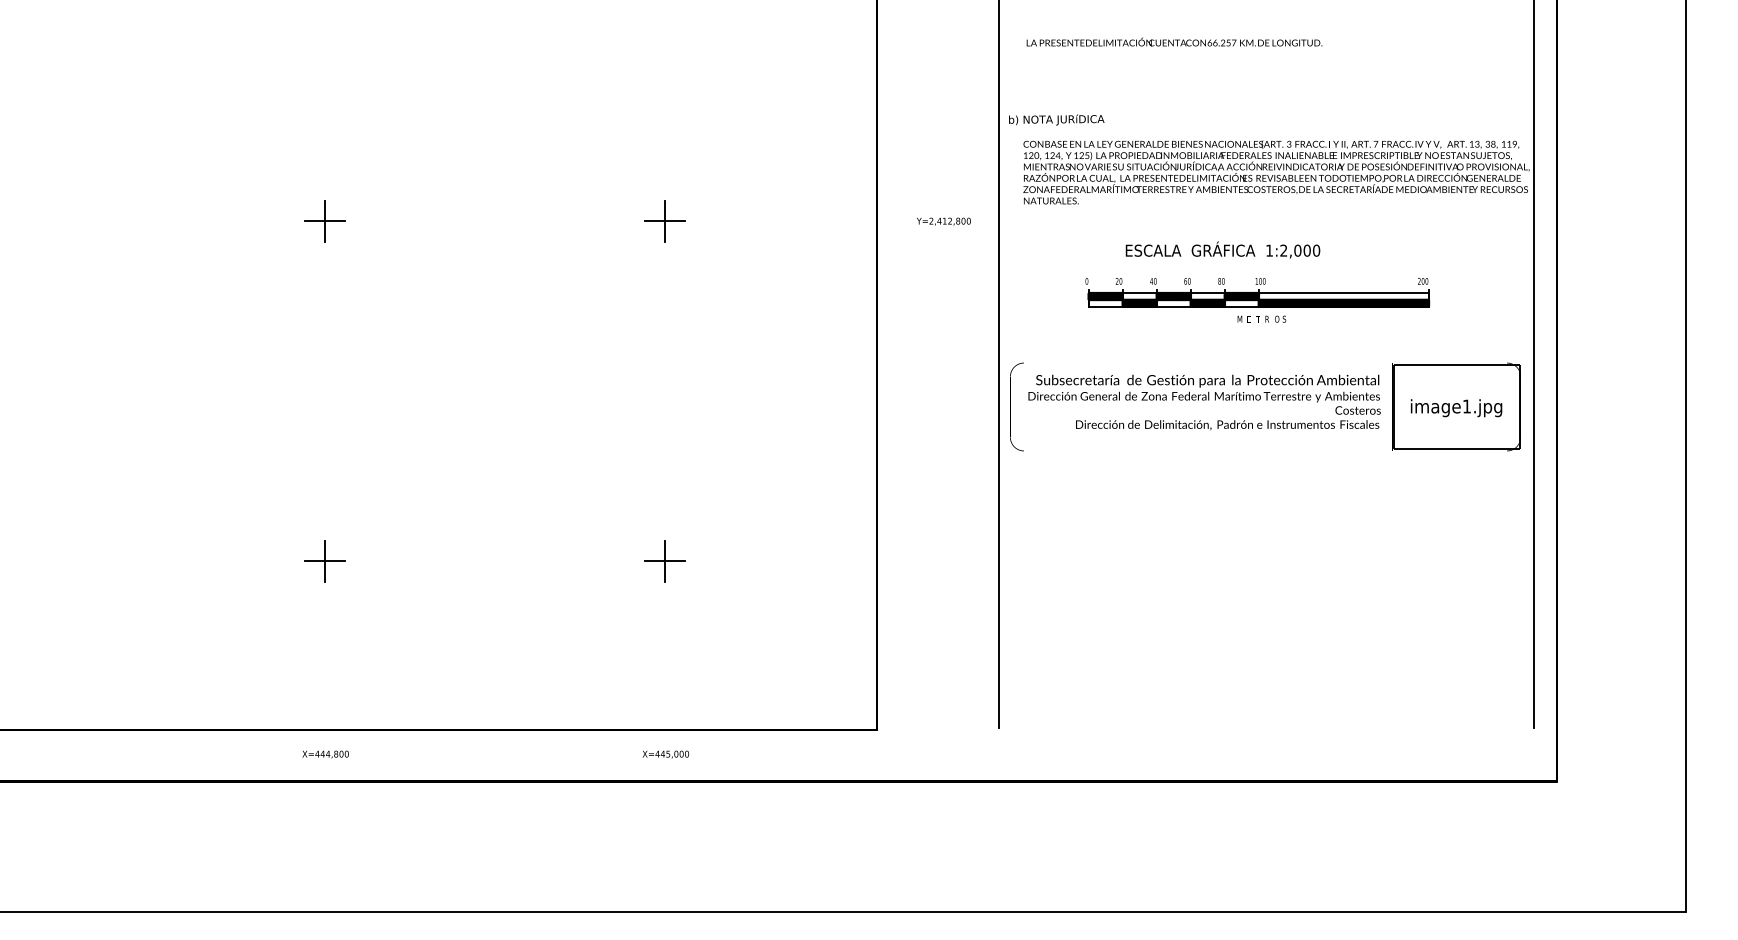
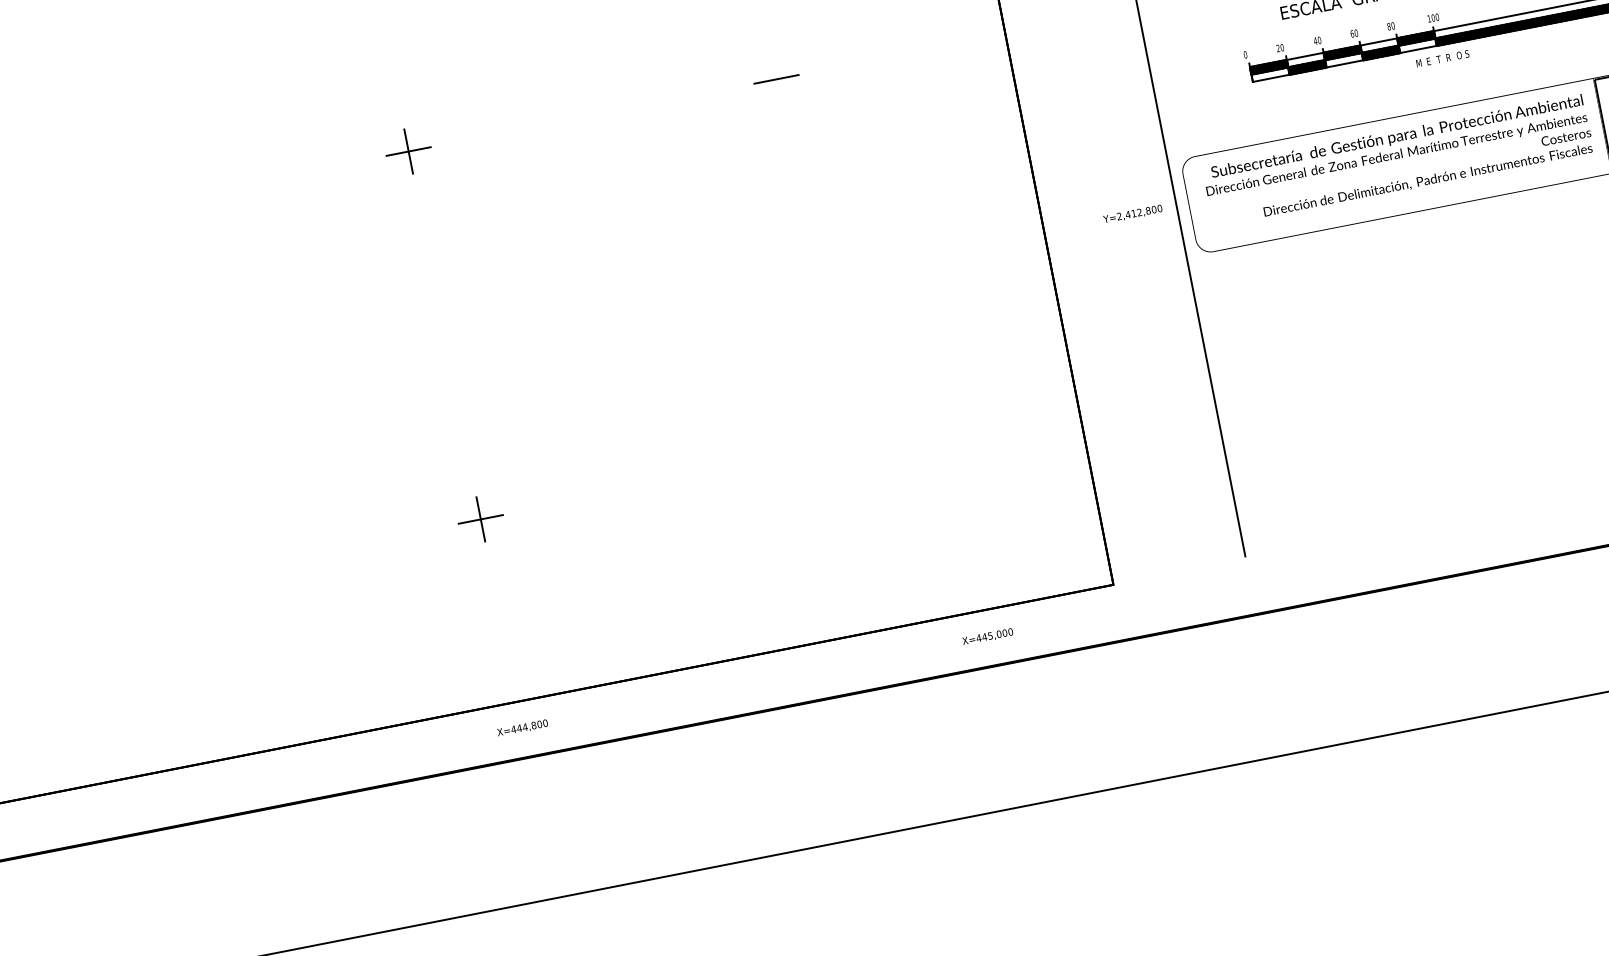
line: (665, 220) -> (776, 78), removed
text: (943, 221) -> (1132, 214), moved
part: (664, 561) -> (848, 447), removed
text: (665, 754) -> (987, 636), moved

